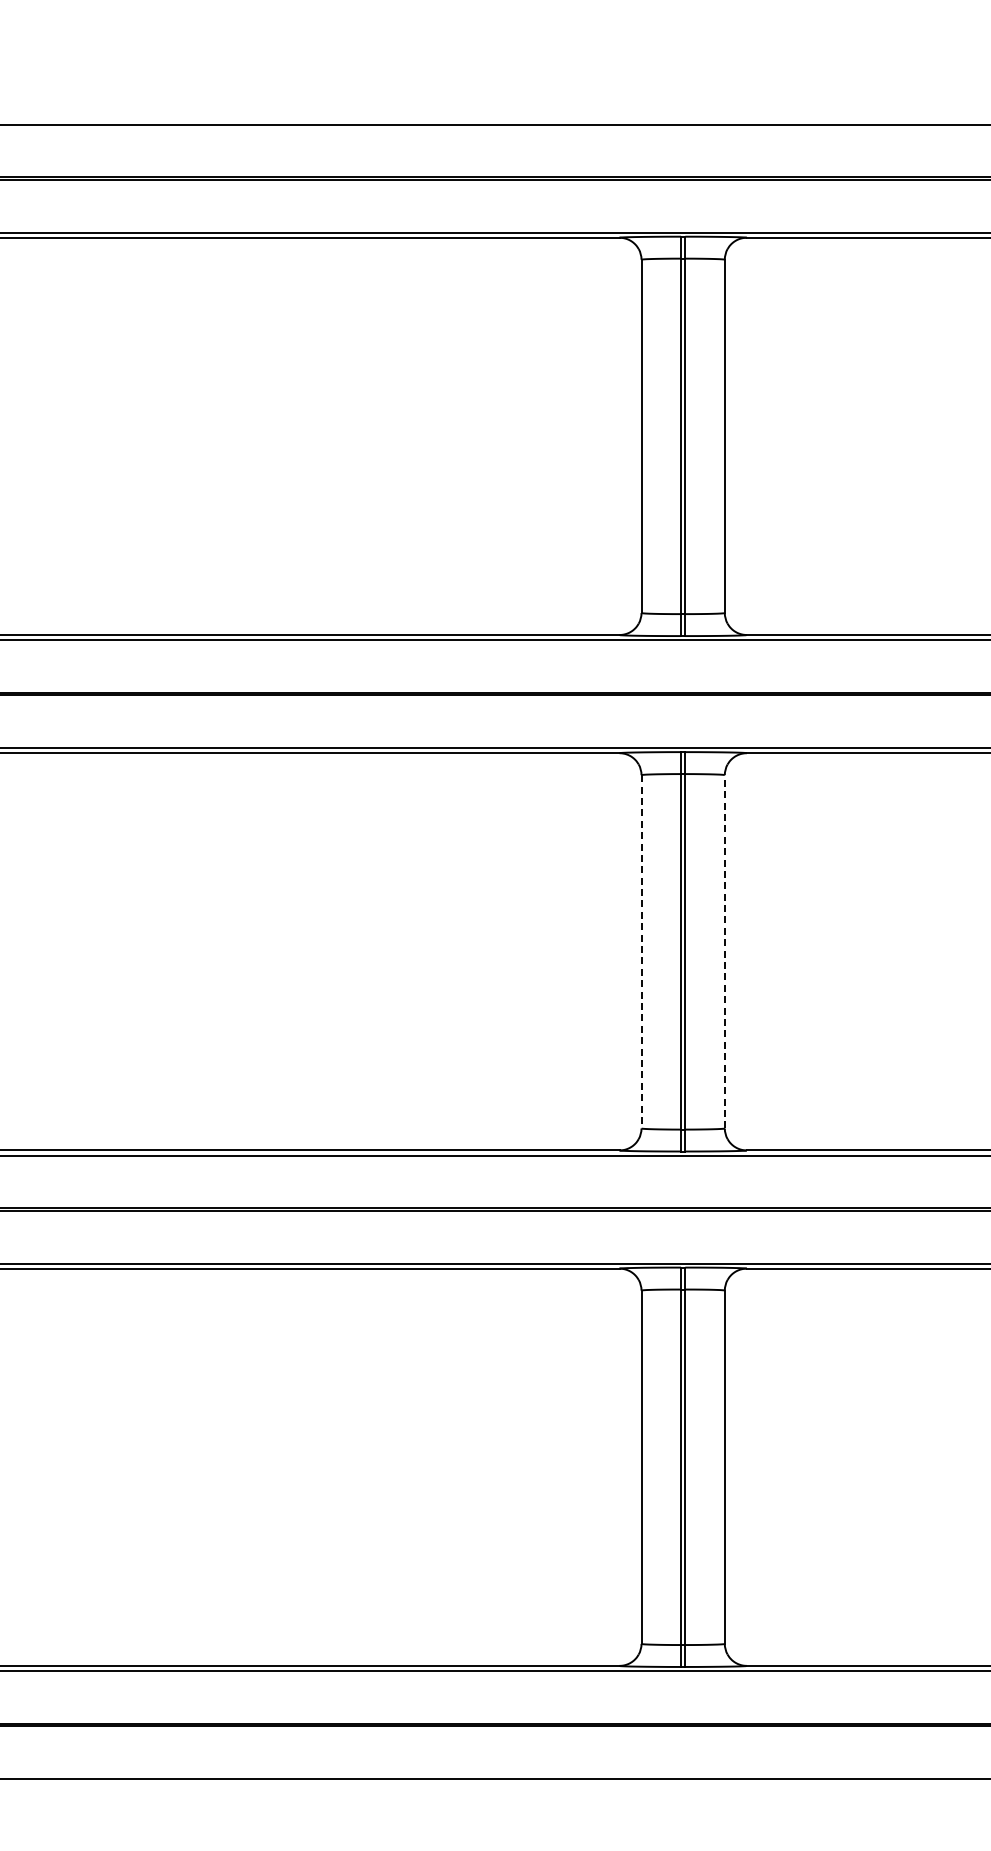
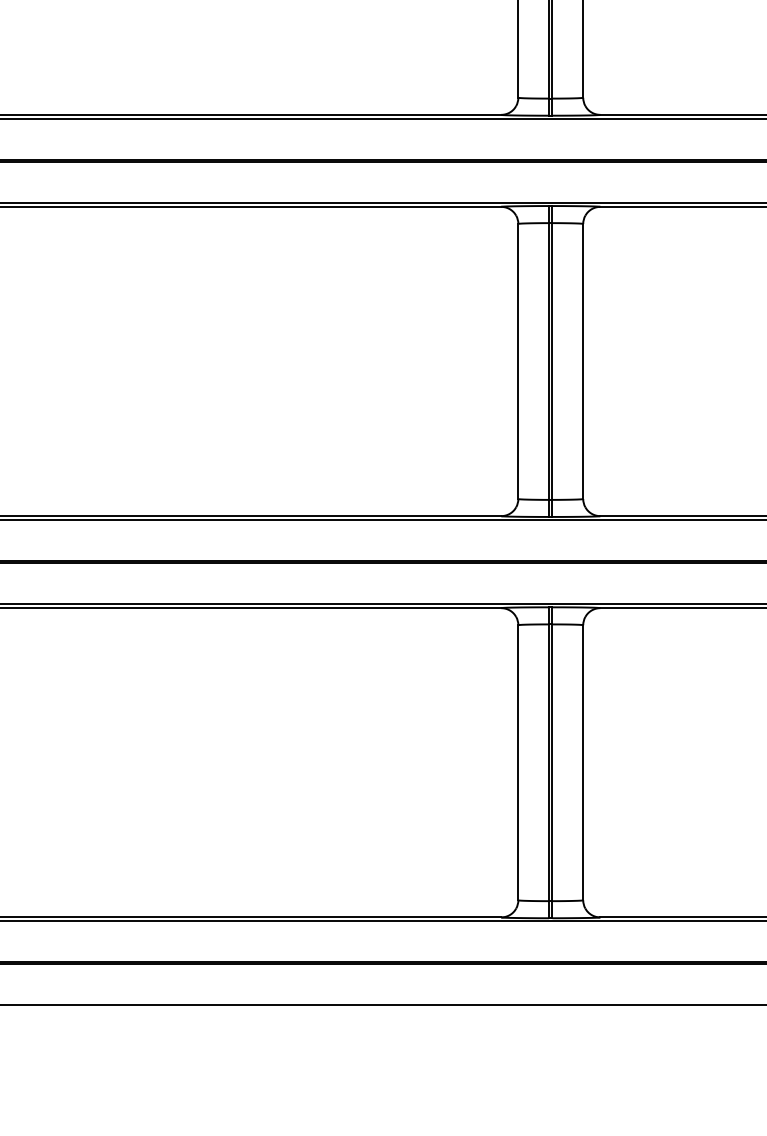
line: (641, 951) -> (518, 361), dashed -> solid
line: (724, 951) -> (582, 361), dashed -> solid

